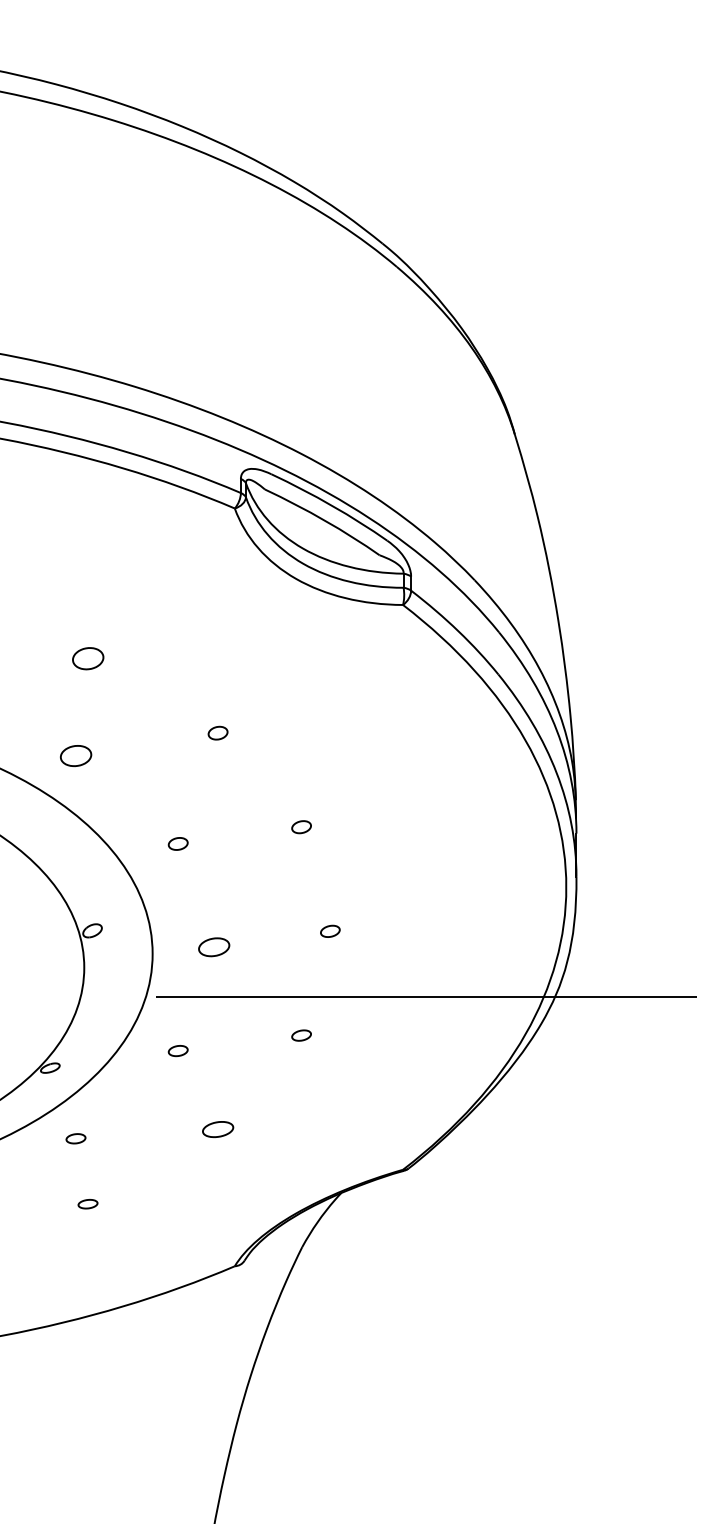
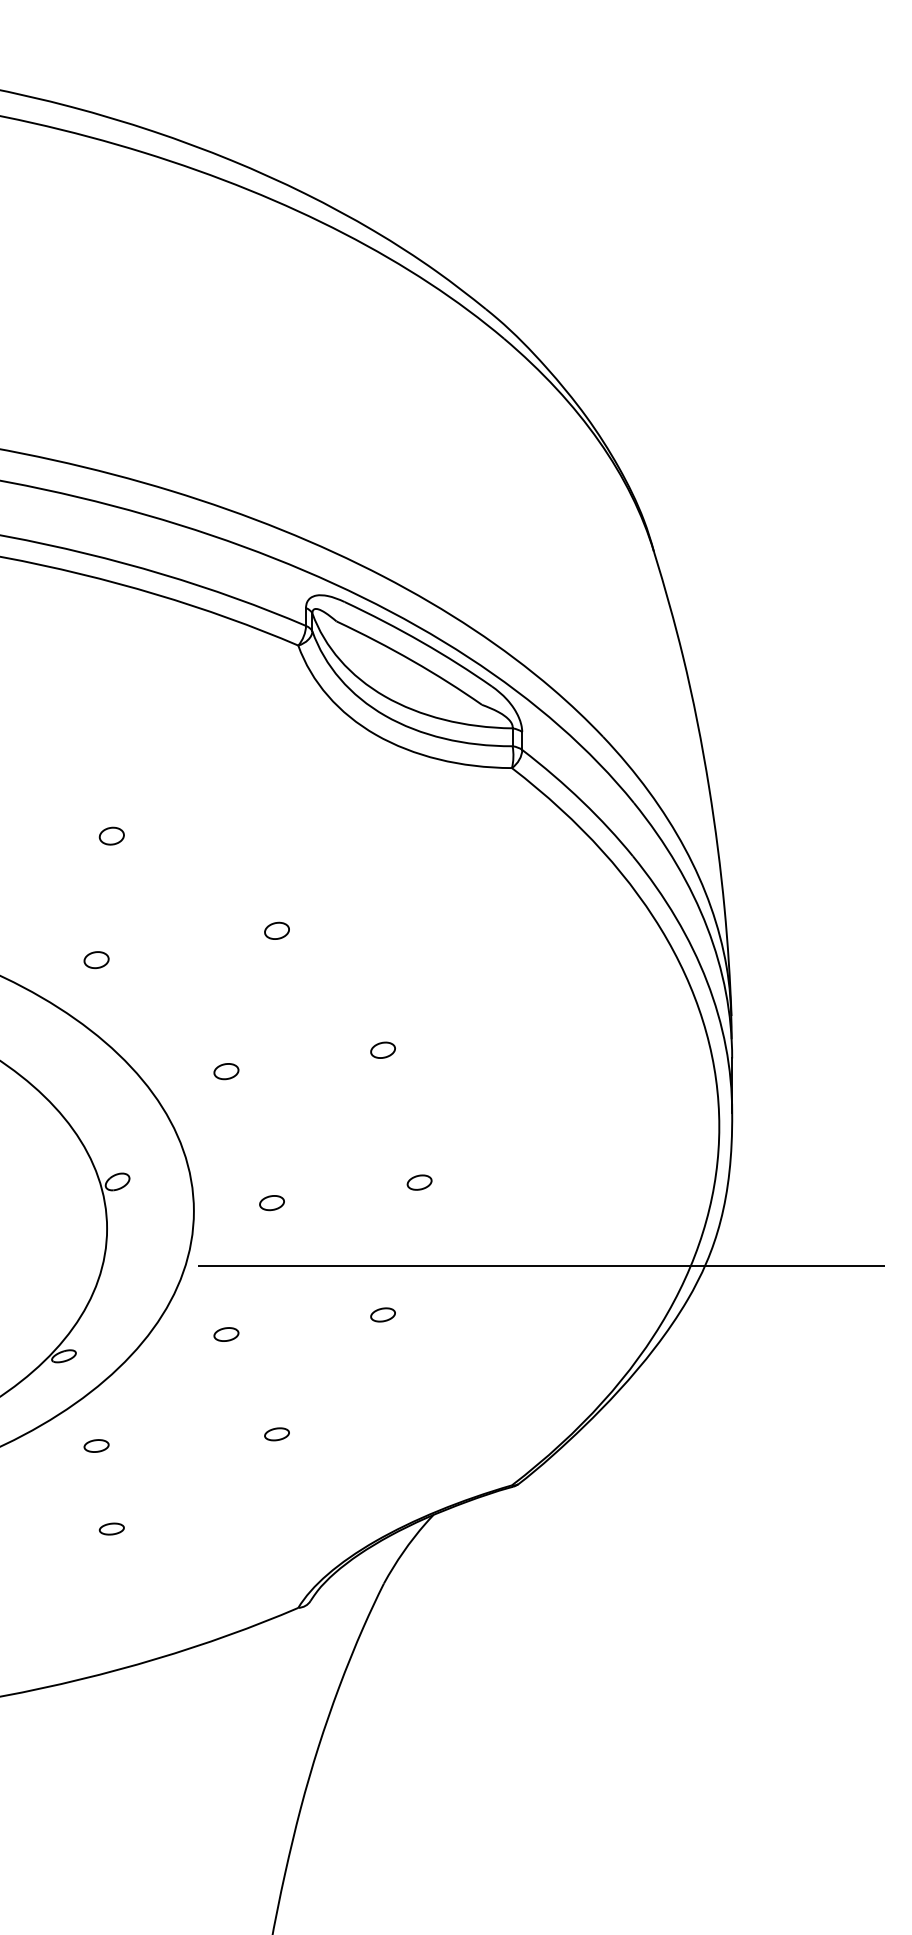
part: (87, 658) -> (111, 835), size x0.62
part: (75, 756) -> (96, 960), size x0.62
part: (213, 947) -> (271, 1203), size x0.62
part: (217, 1129) -> (276, 1434), size x0.62

